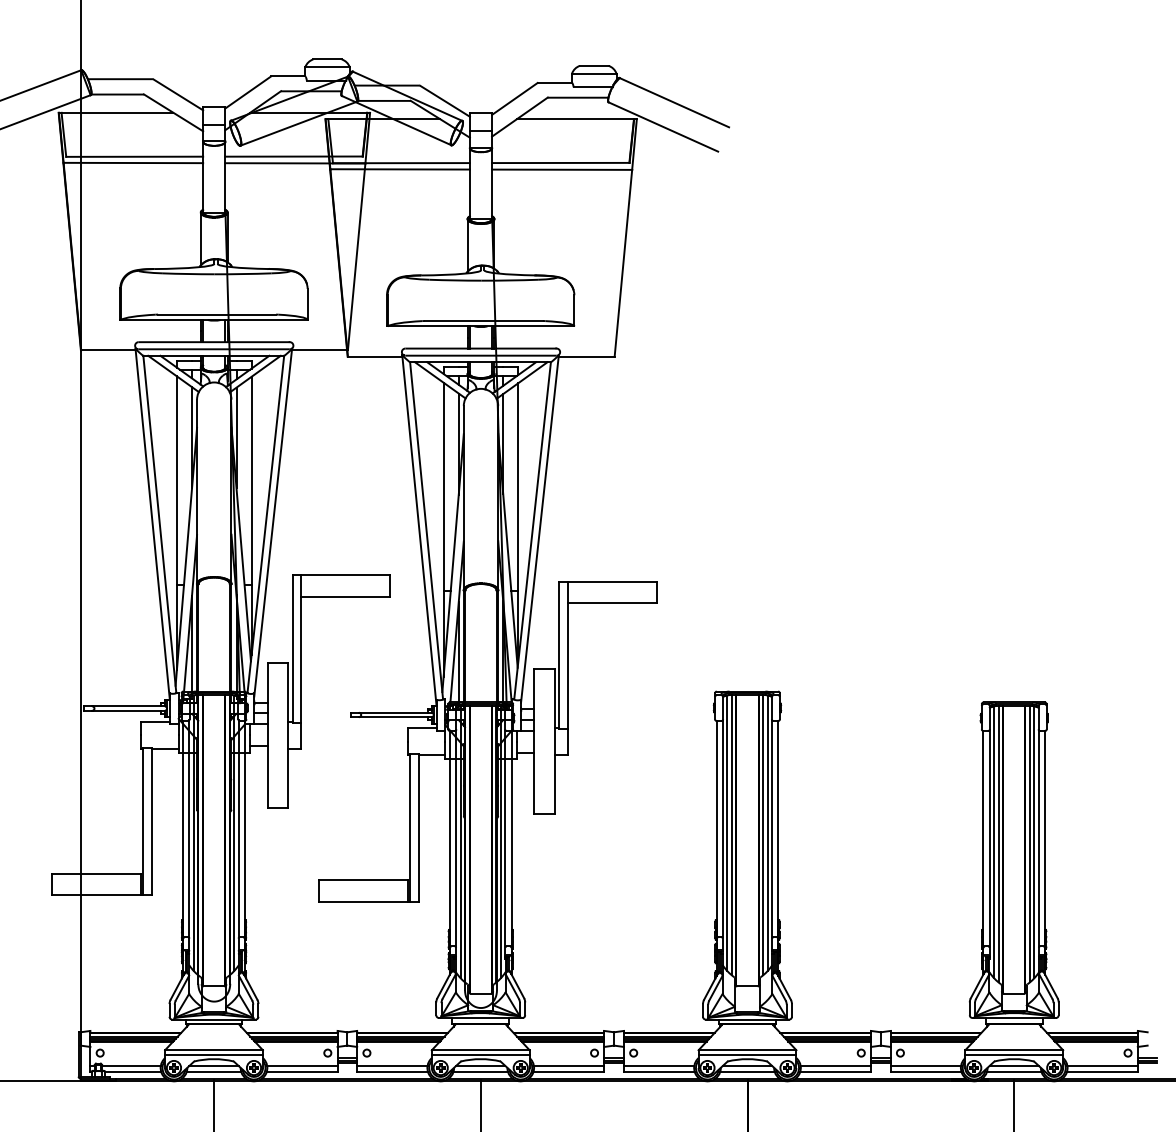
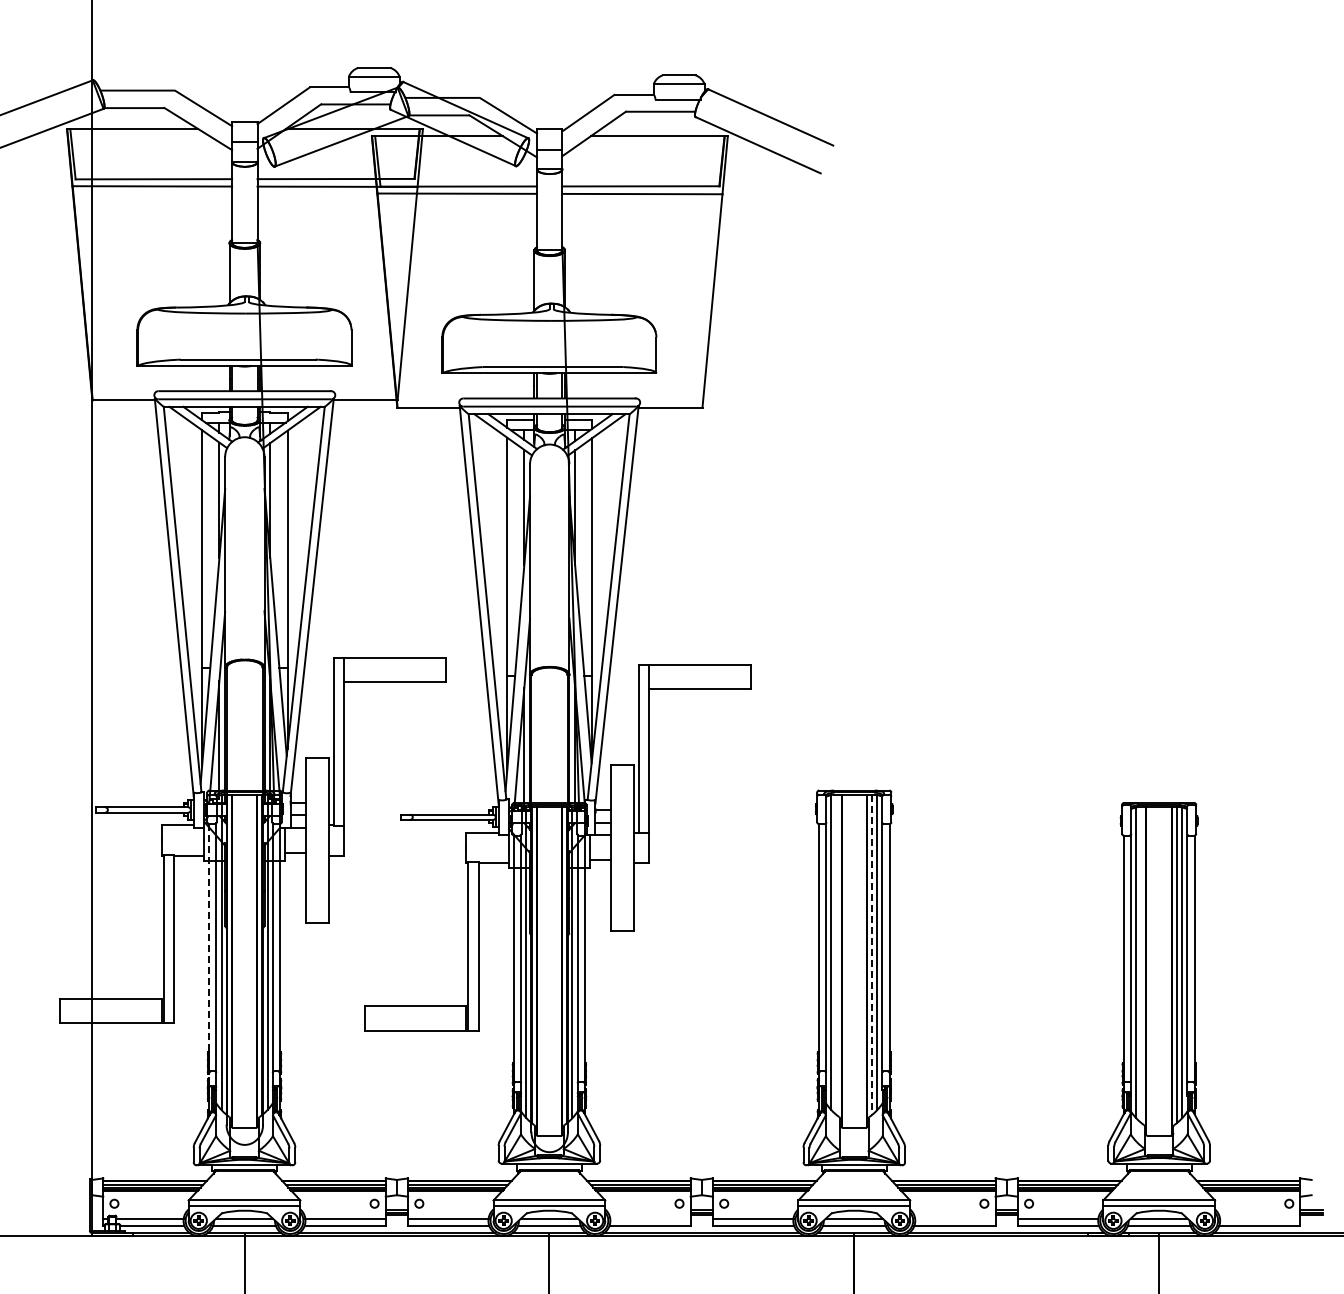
line: (183, 834) -> (209, 953), solid -> dashed
line: (731, 835) -> (836, 954), removed
line: (763, 835) -> (872, 955), solid -> dashed
line: (998, 843) -> (1141, 964), removed
line: (569, 1066) -> (650, 1218), removed
line: (836, 1066) -> (955, 1218), removed
line: (1102, 1066) -> (1259, 1218), removed

